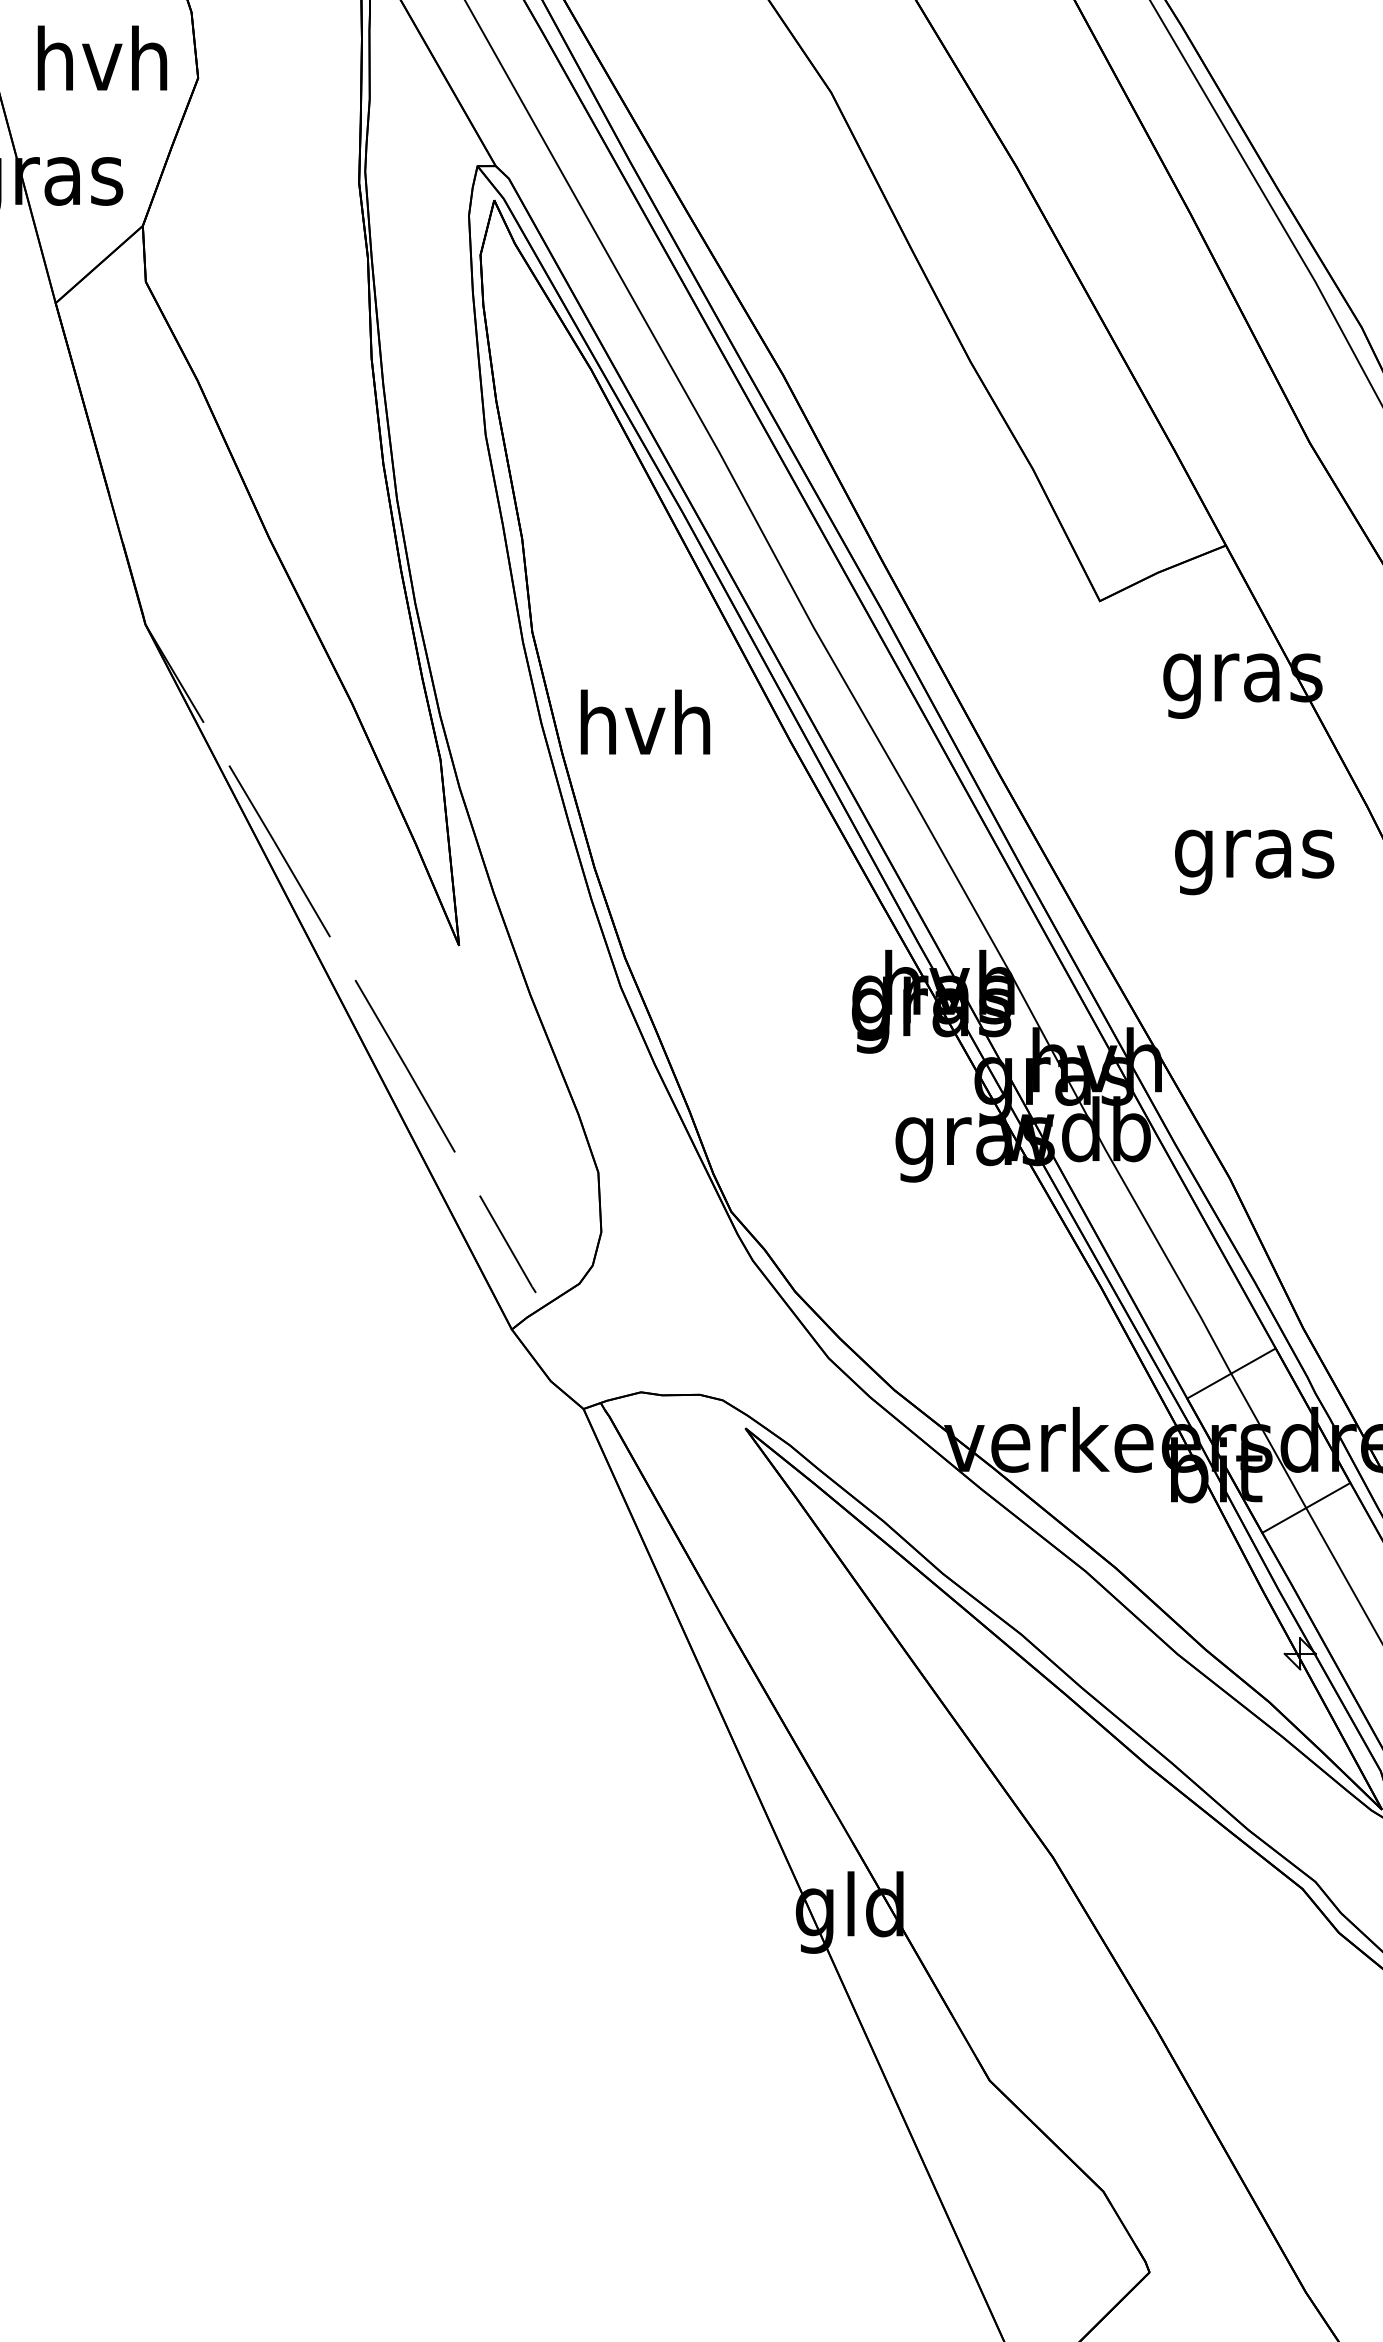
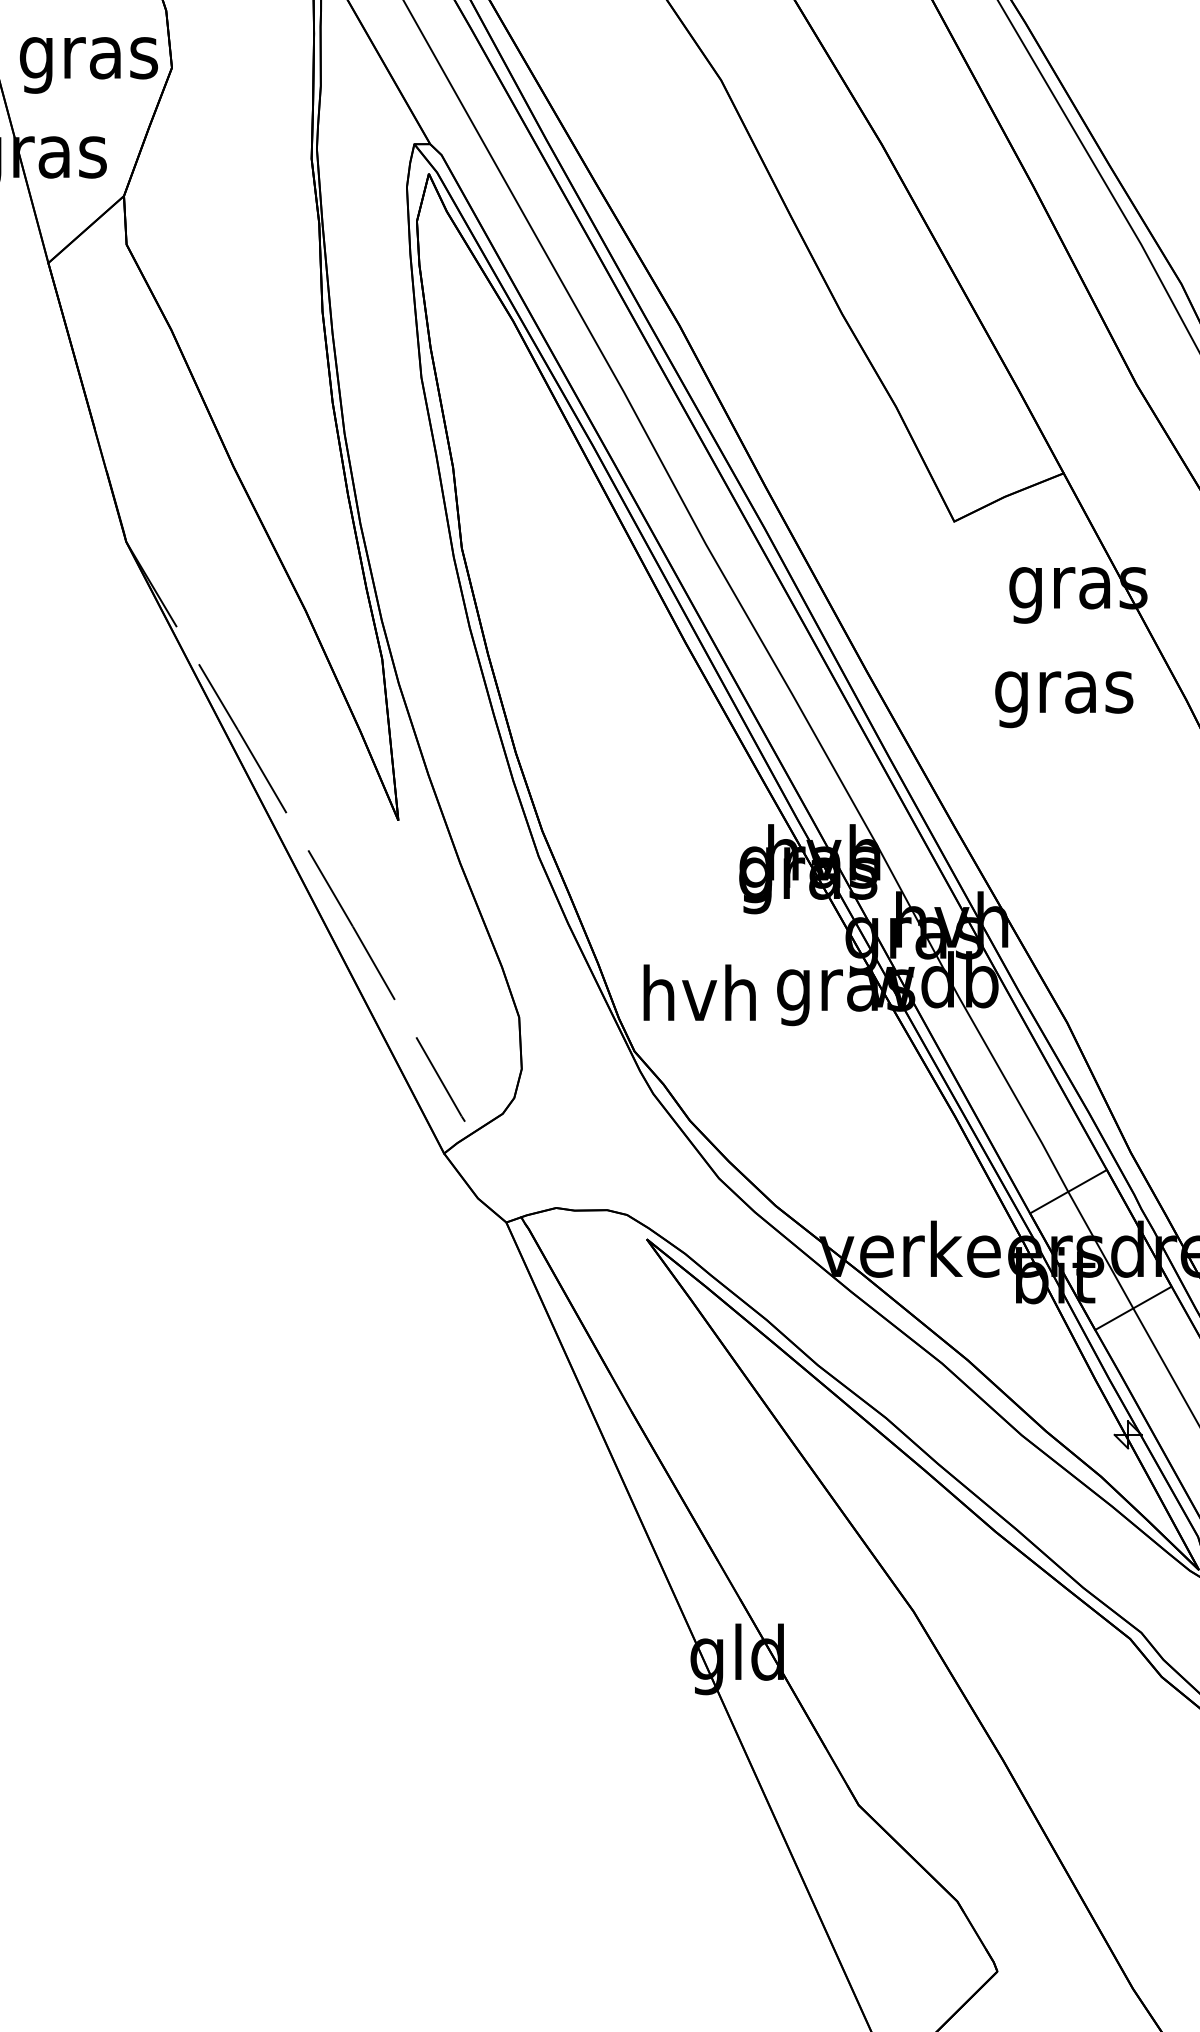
text: (102, 66) -> (88, 57), hvh -> gras
text: (645, 721) -> (699, 992), moved
text: (1254, 862) -> (1064, 699), moved

